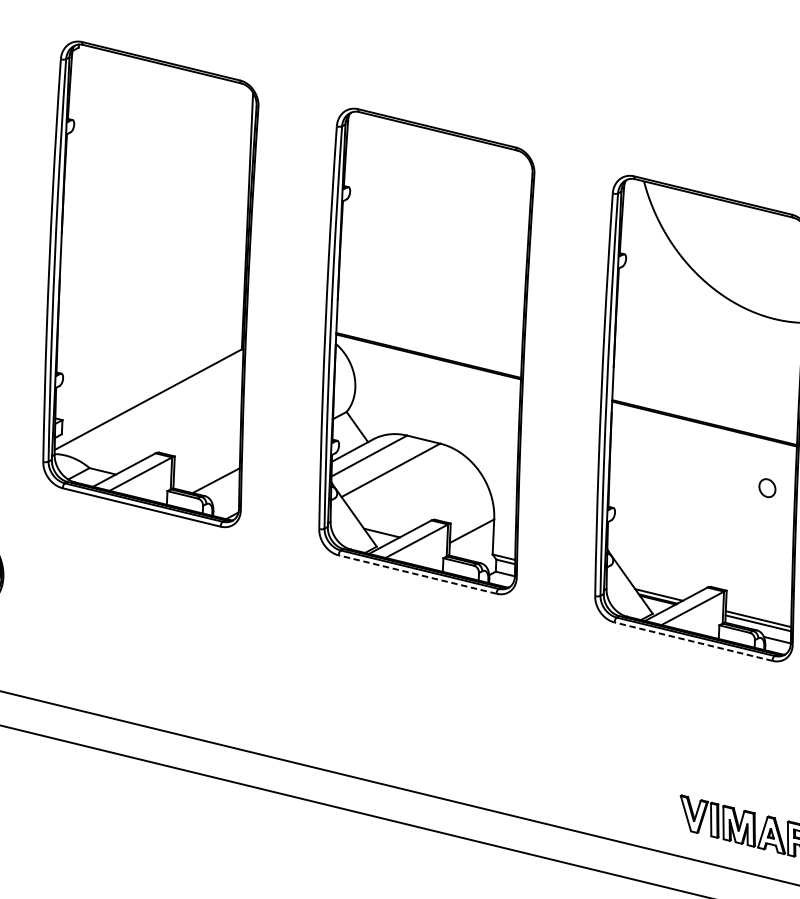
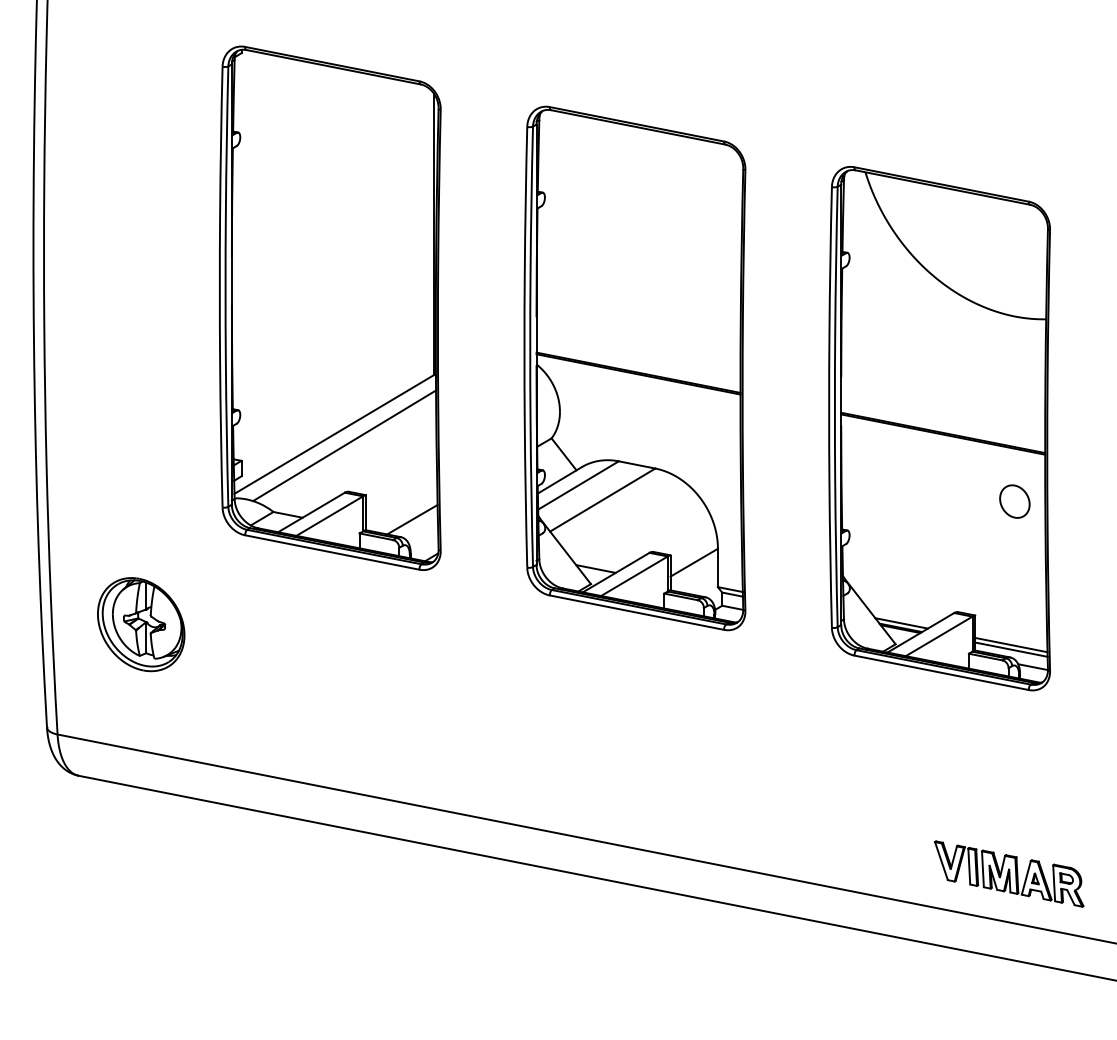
line: (157, 410) -> (344, 445), added
part: (767, 488) -> (1014, 501), size x1.67
line: (417, 574) -> (636, 612), dashed -> solid
line: (693, 641) -> (941, 672), dashed -> solid

